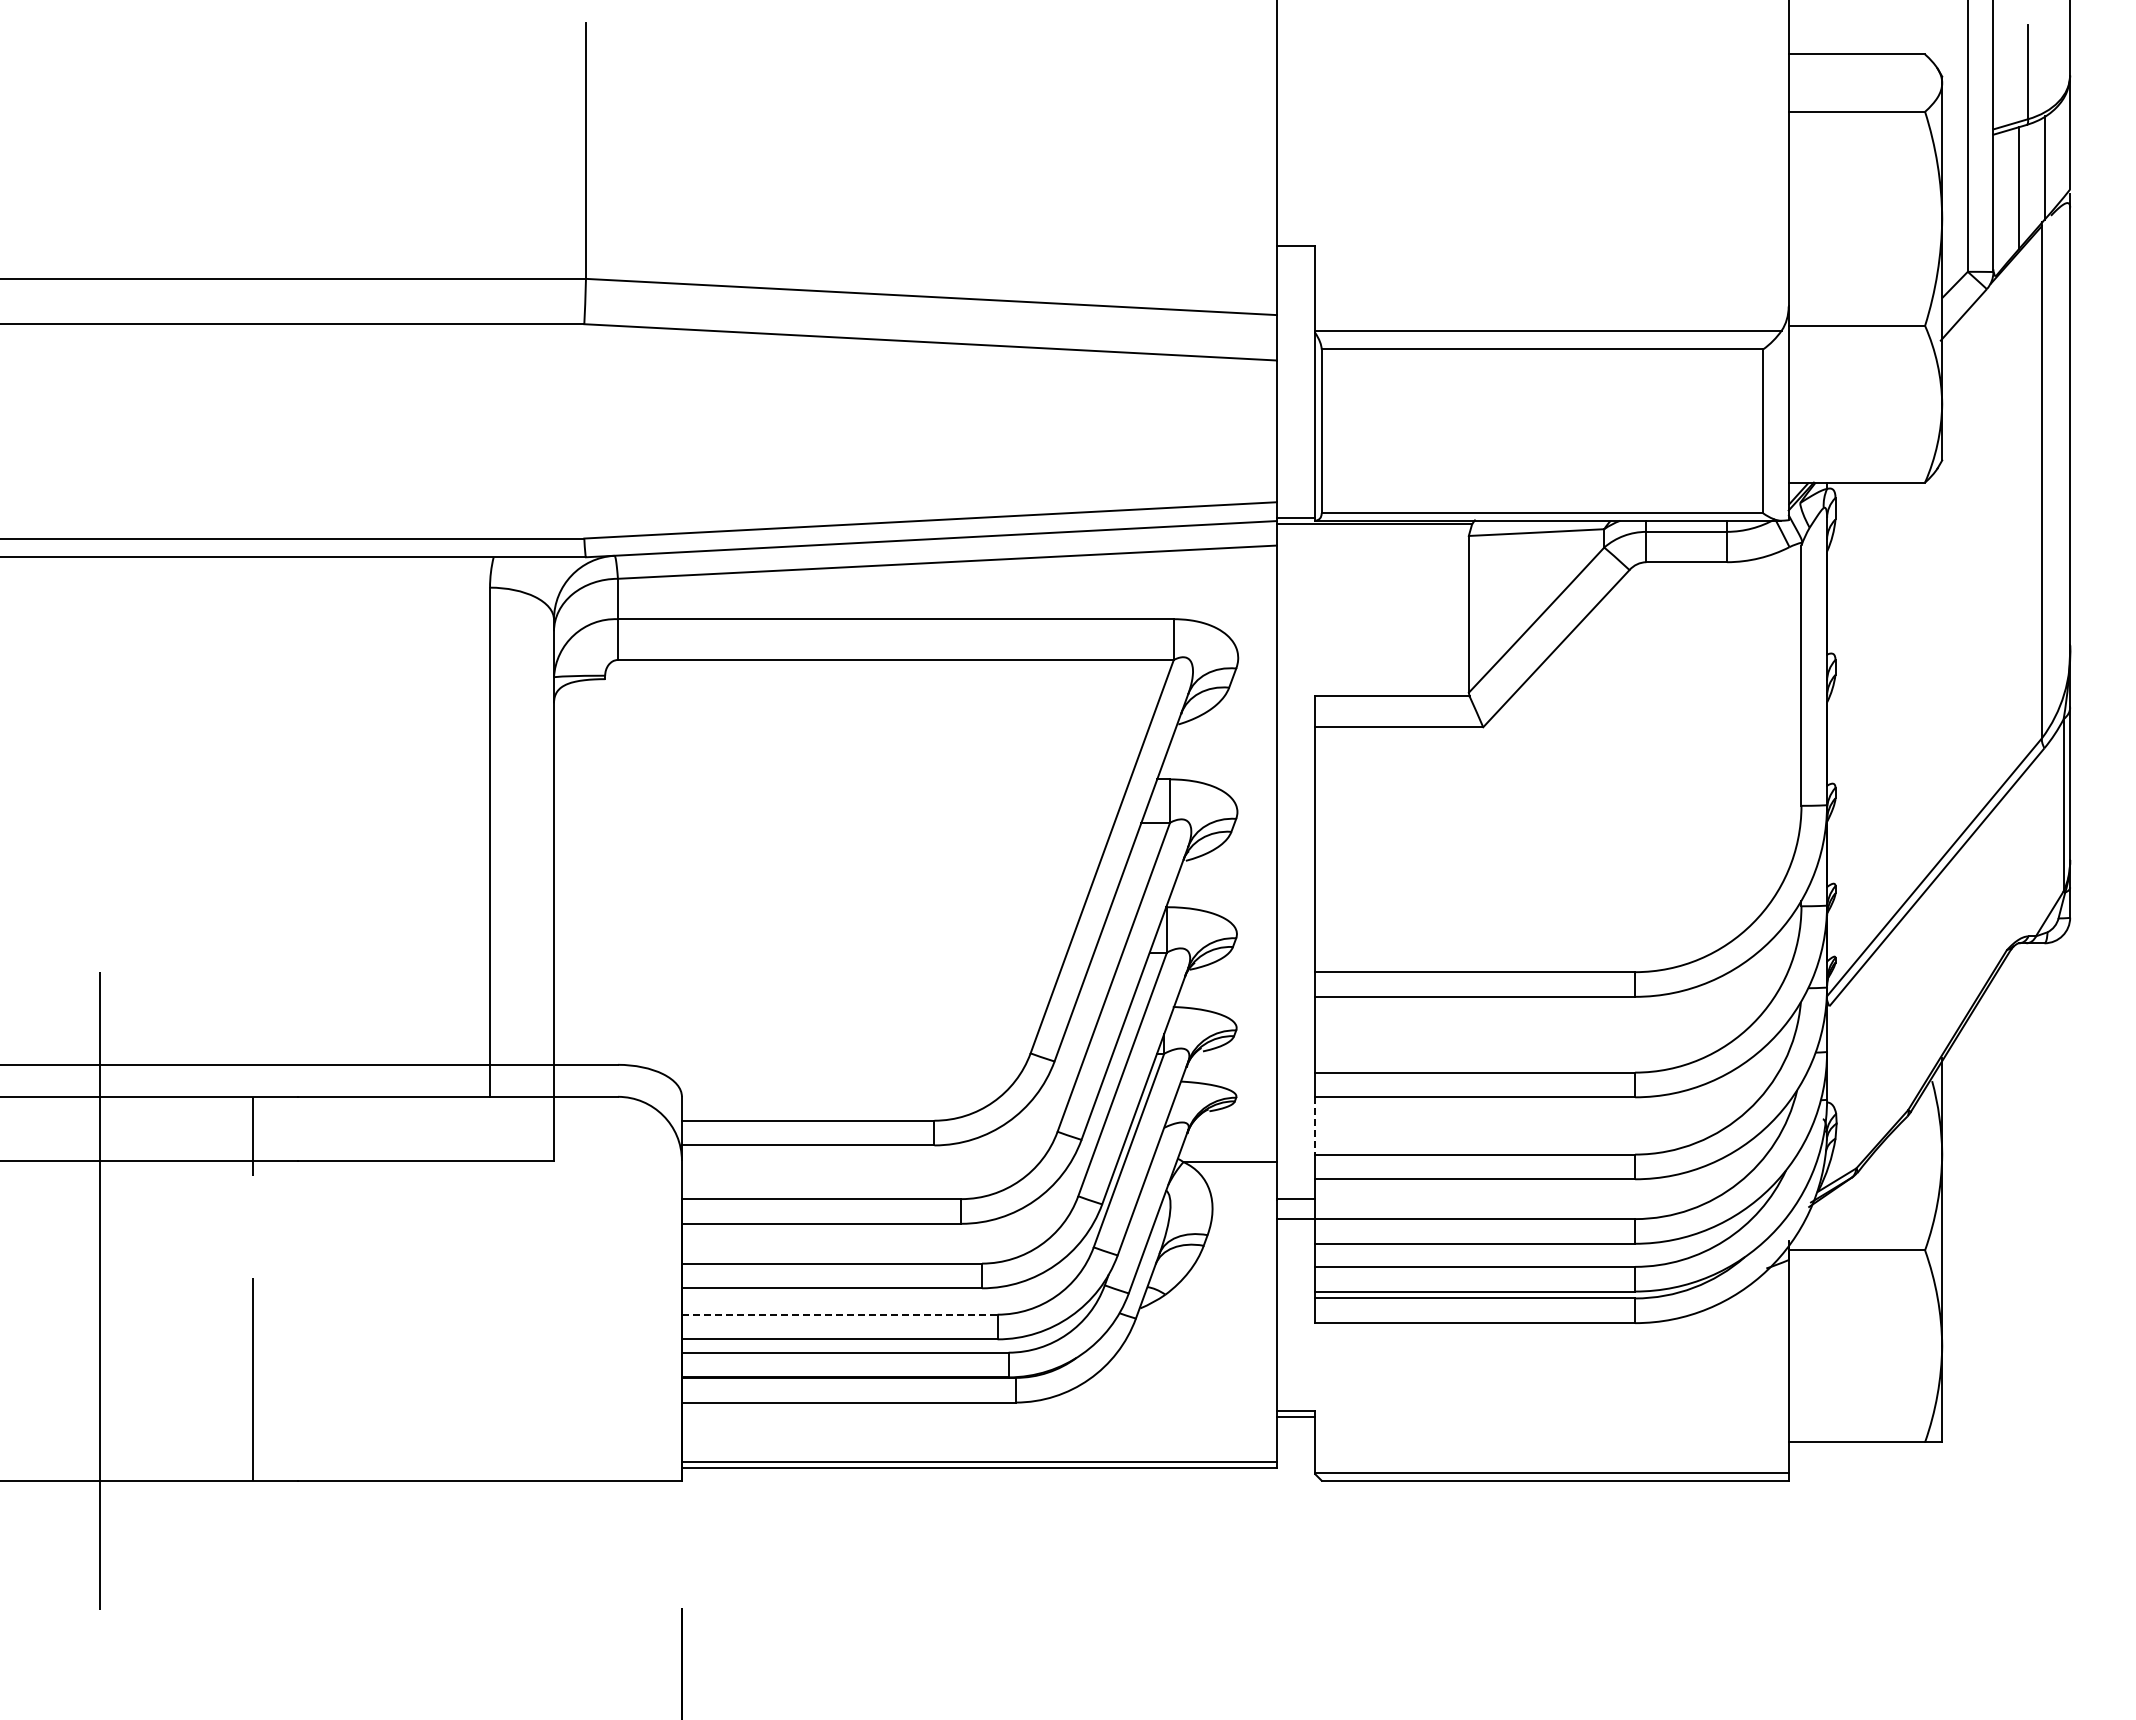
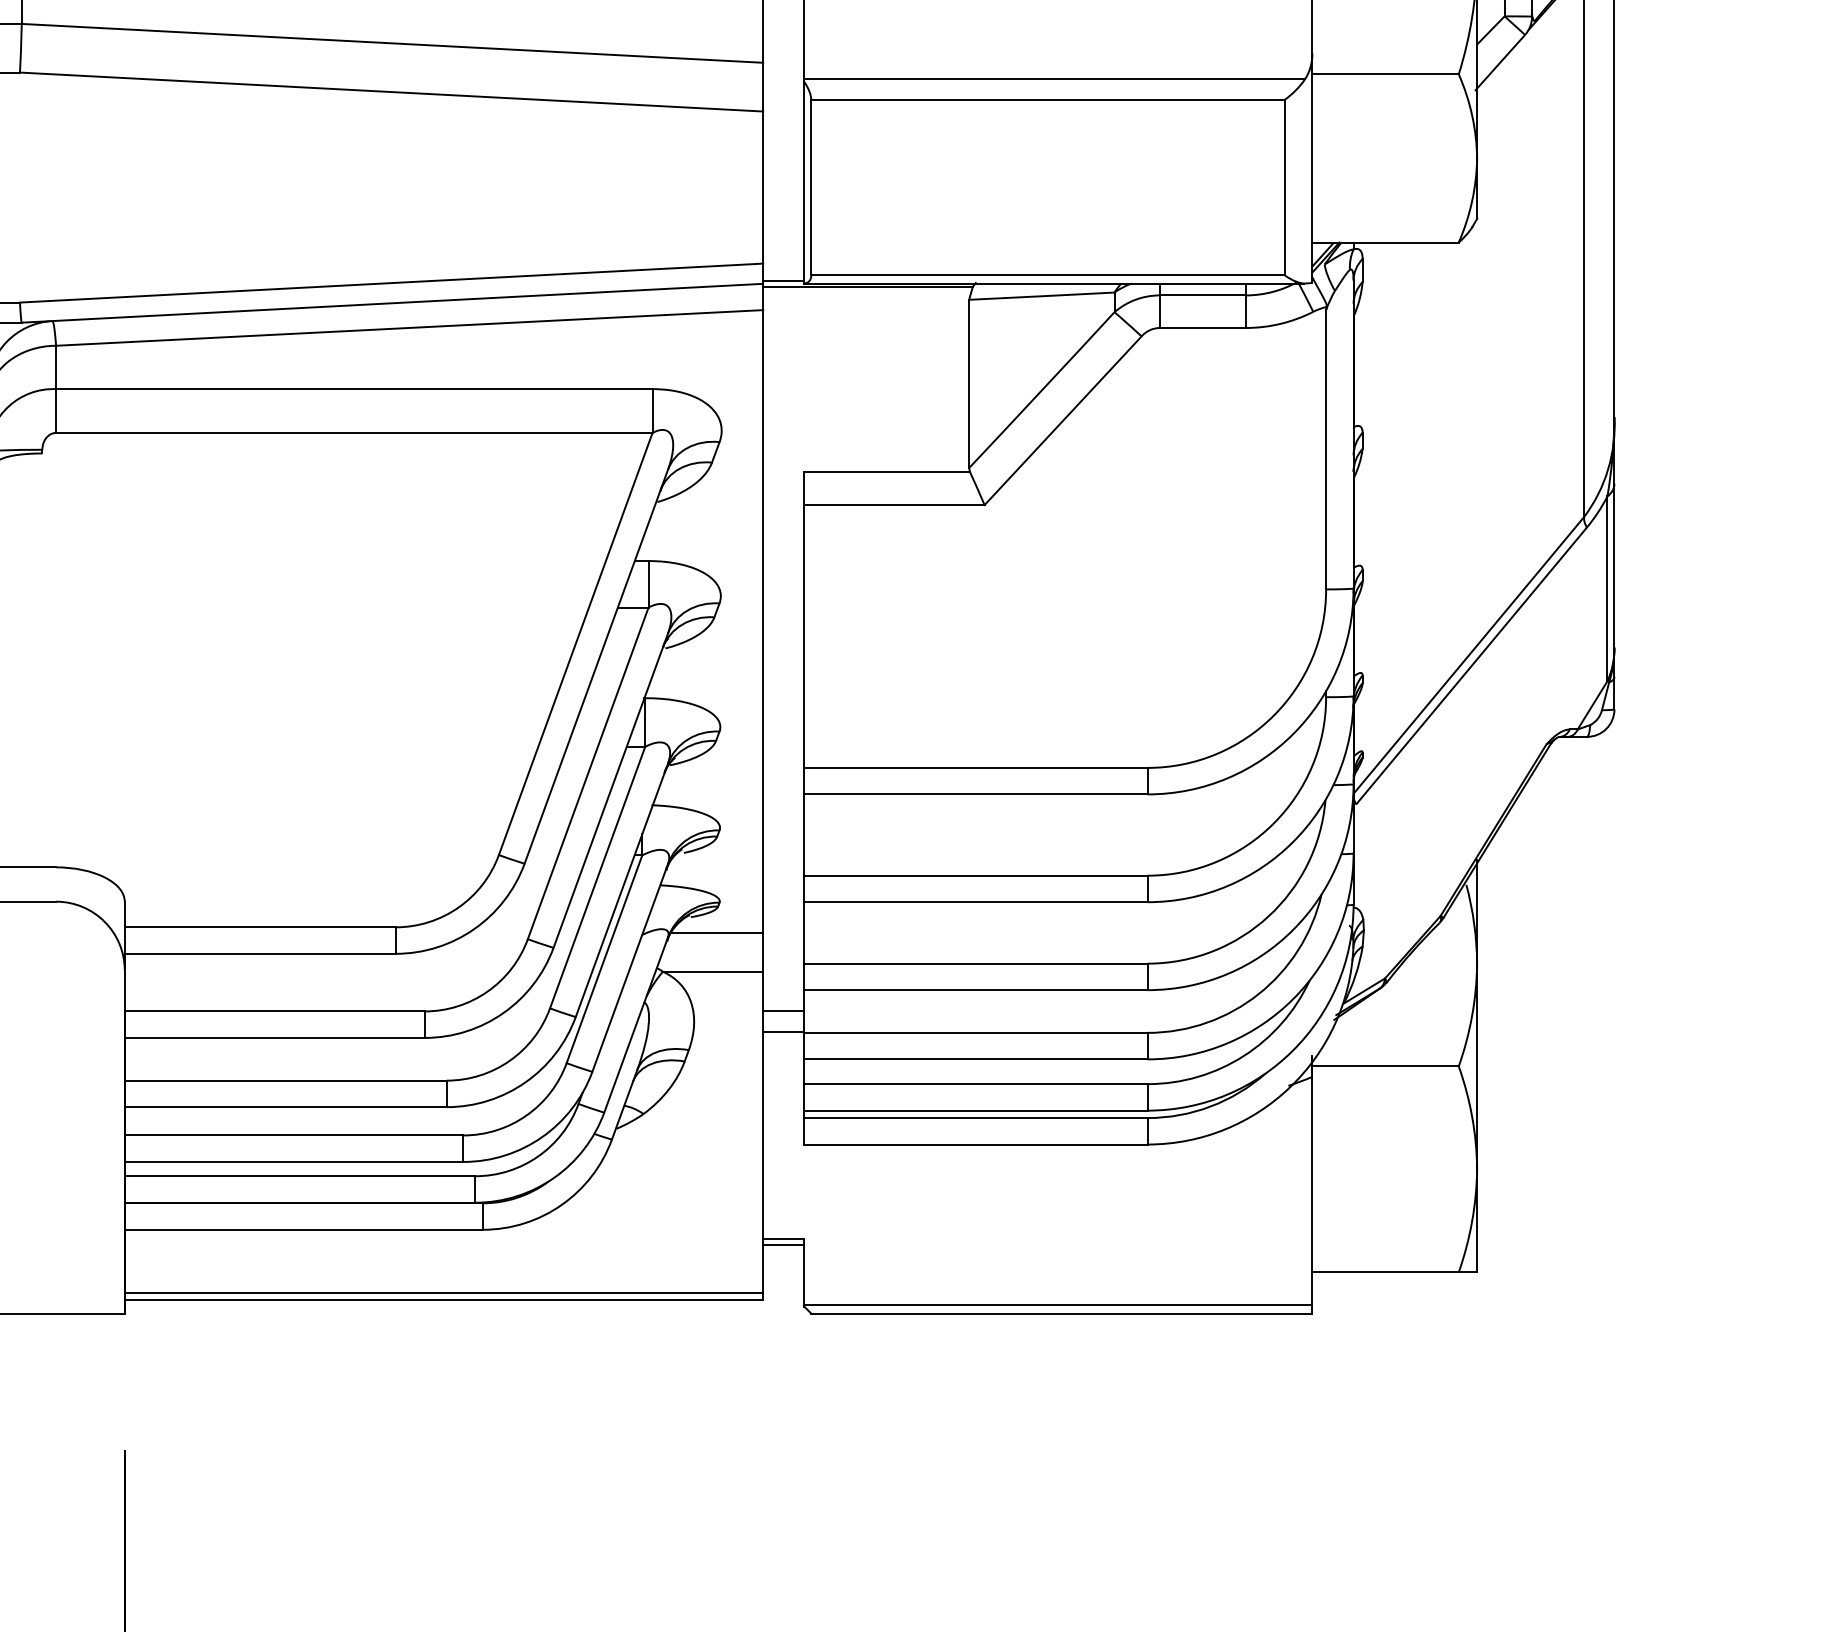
line: (1315, 1125) -> (804, 932), dashed -> solid
line: (1233, 1126) -> (716, 933), added
line: (839, 1314) -> (293, 1135), dashed -> solid

